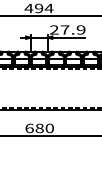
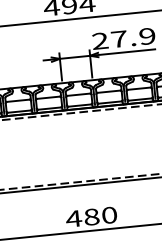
text: (29, 128) -> (73, 218), 680 -> 480

